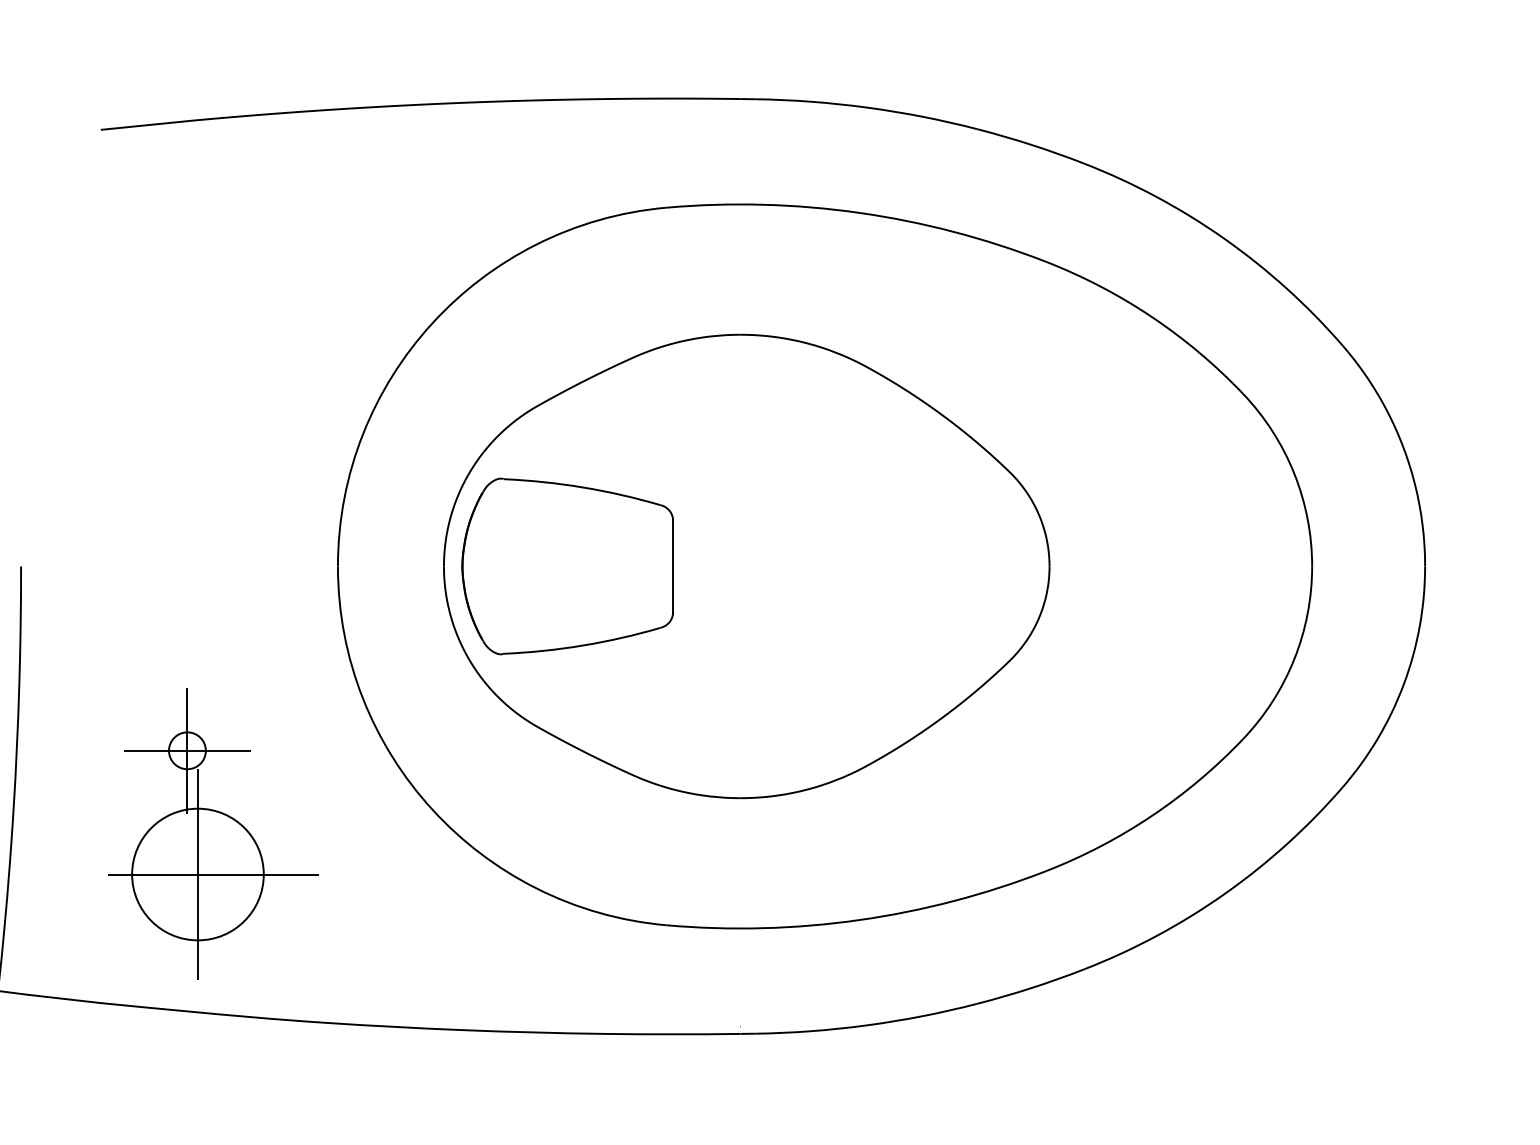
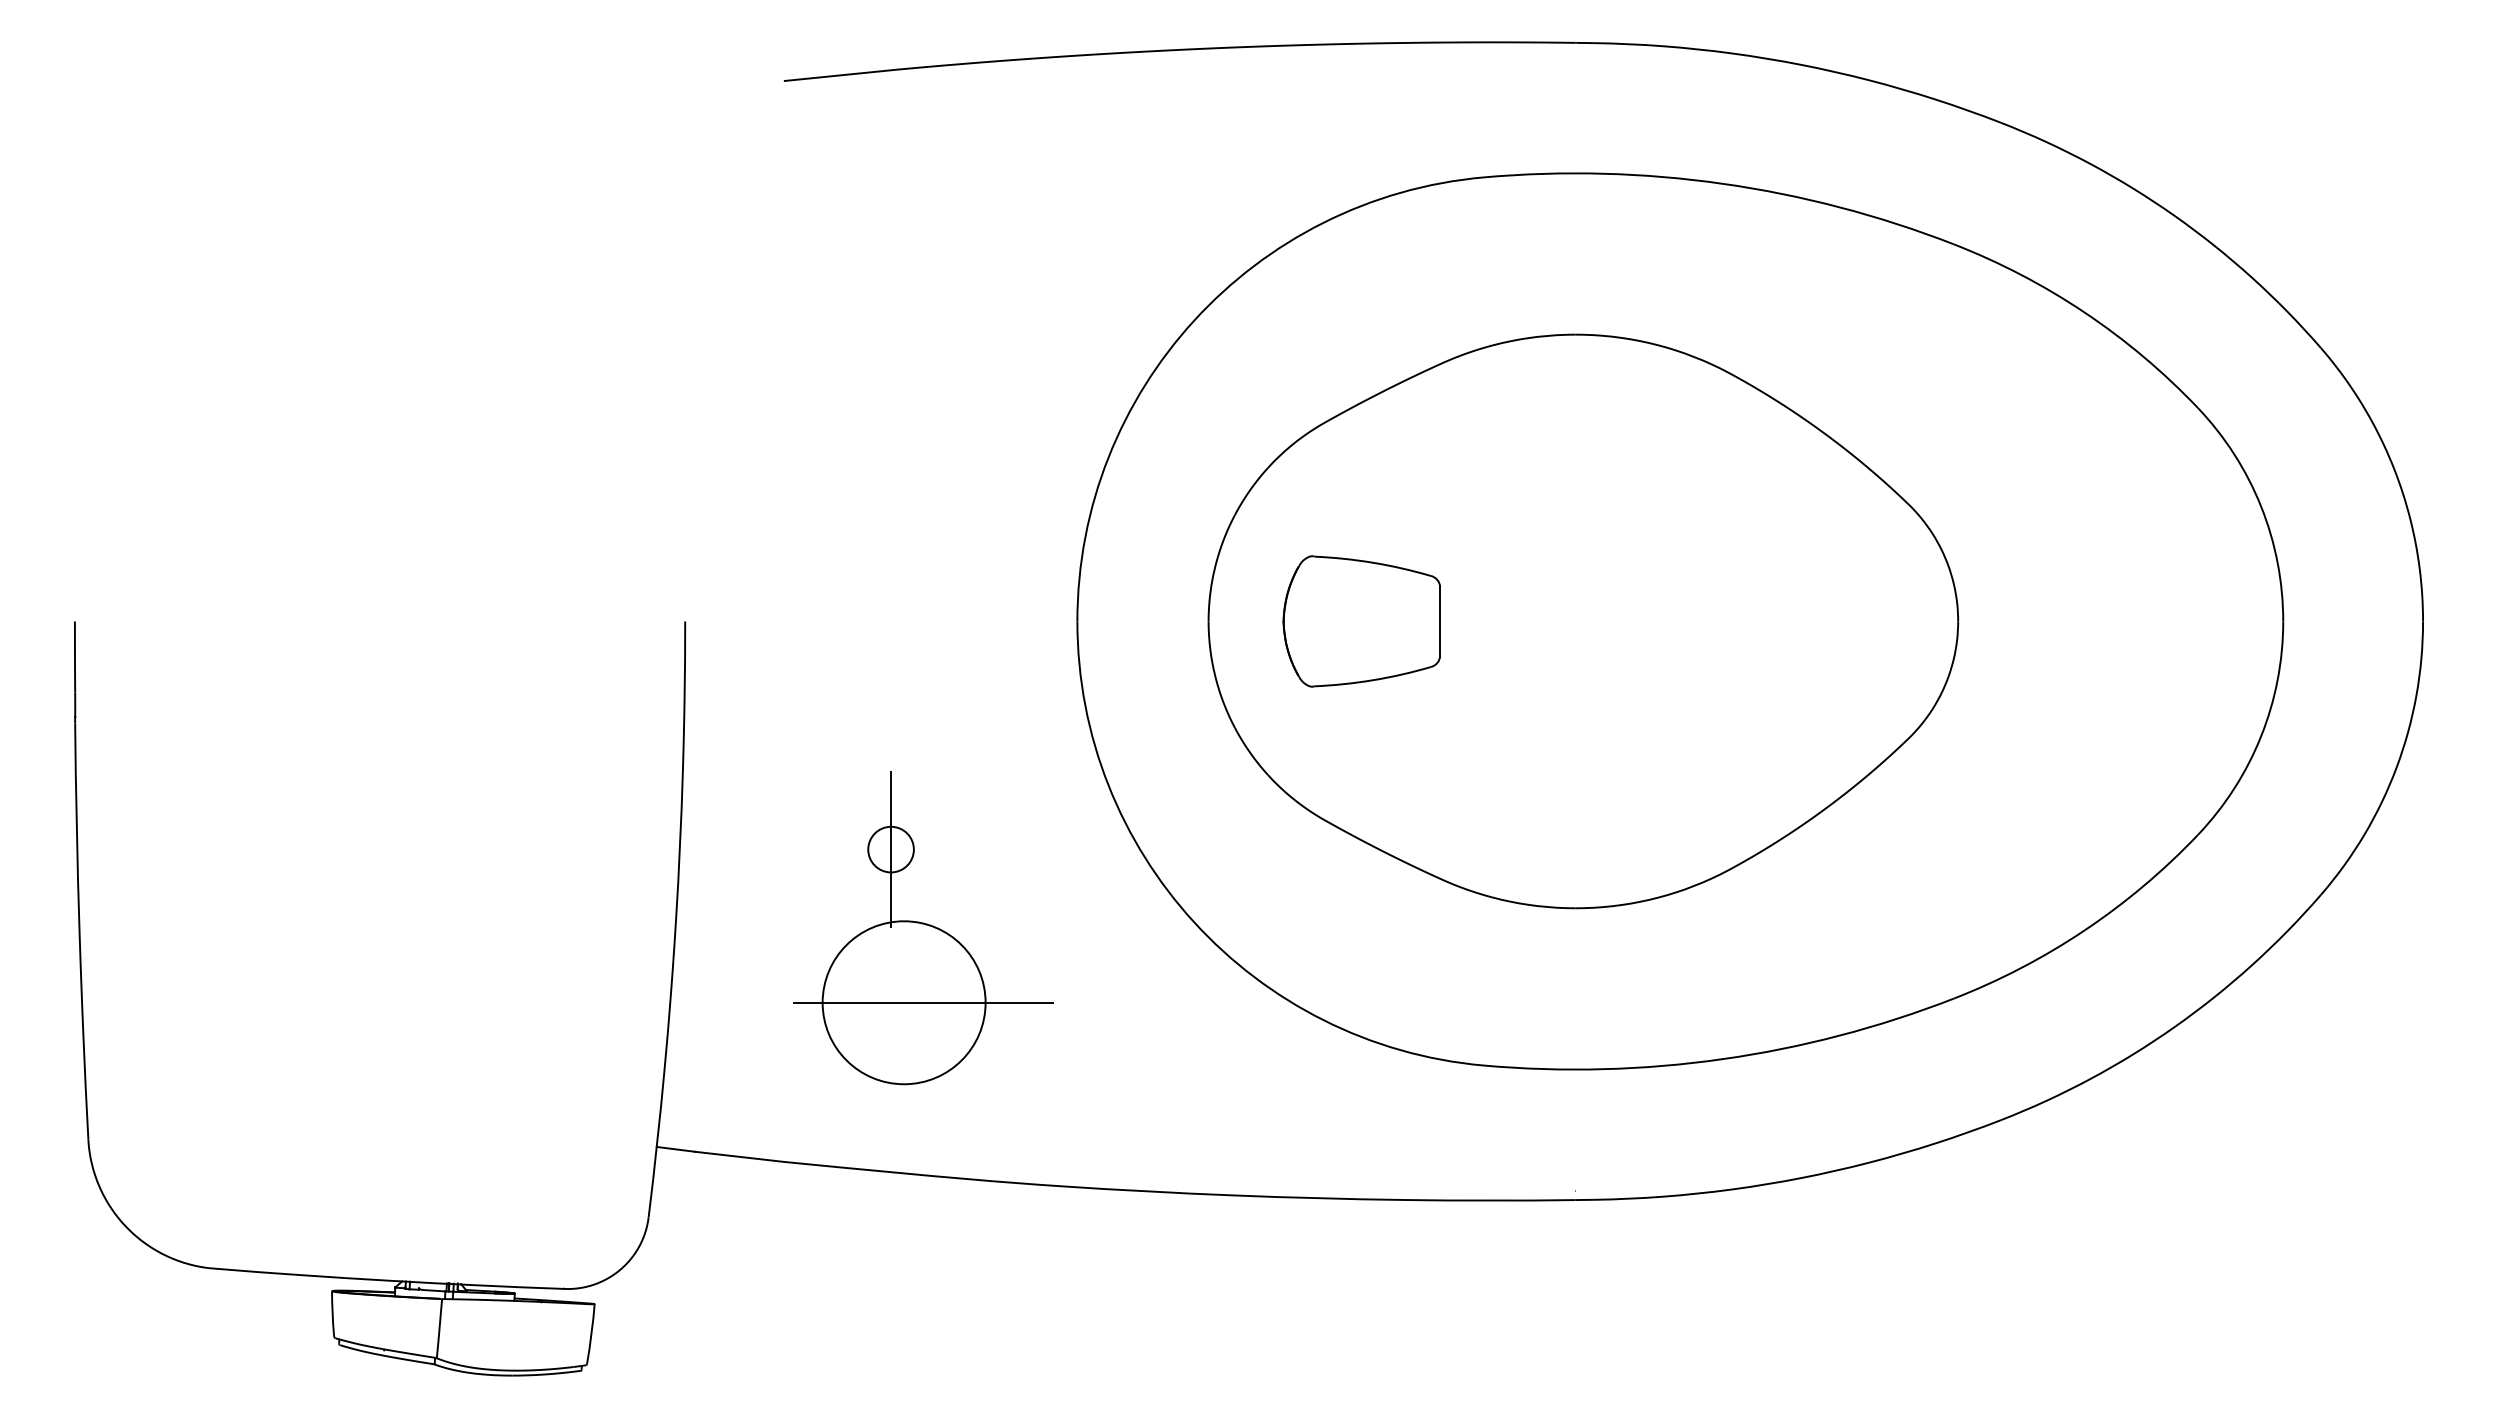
part: (567, 566) -> (1361, 621), size x0.6
line: (186, 750) -> (890, 849), removed
line: (198, 874) -> (904, 1002), removed

